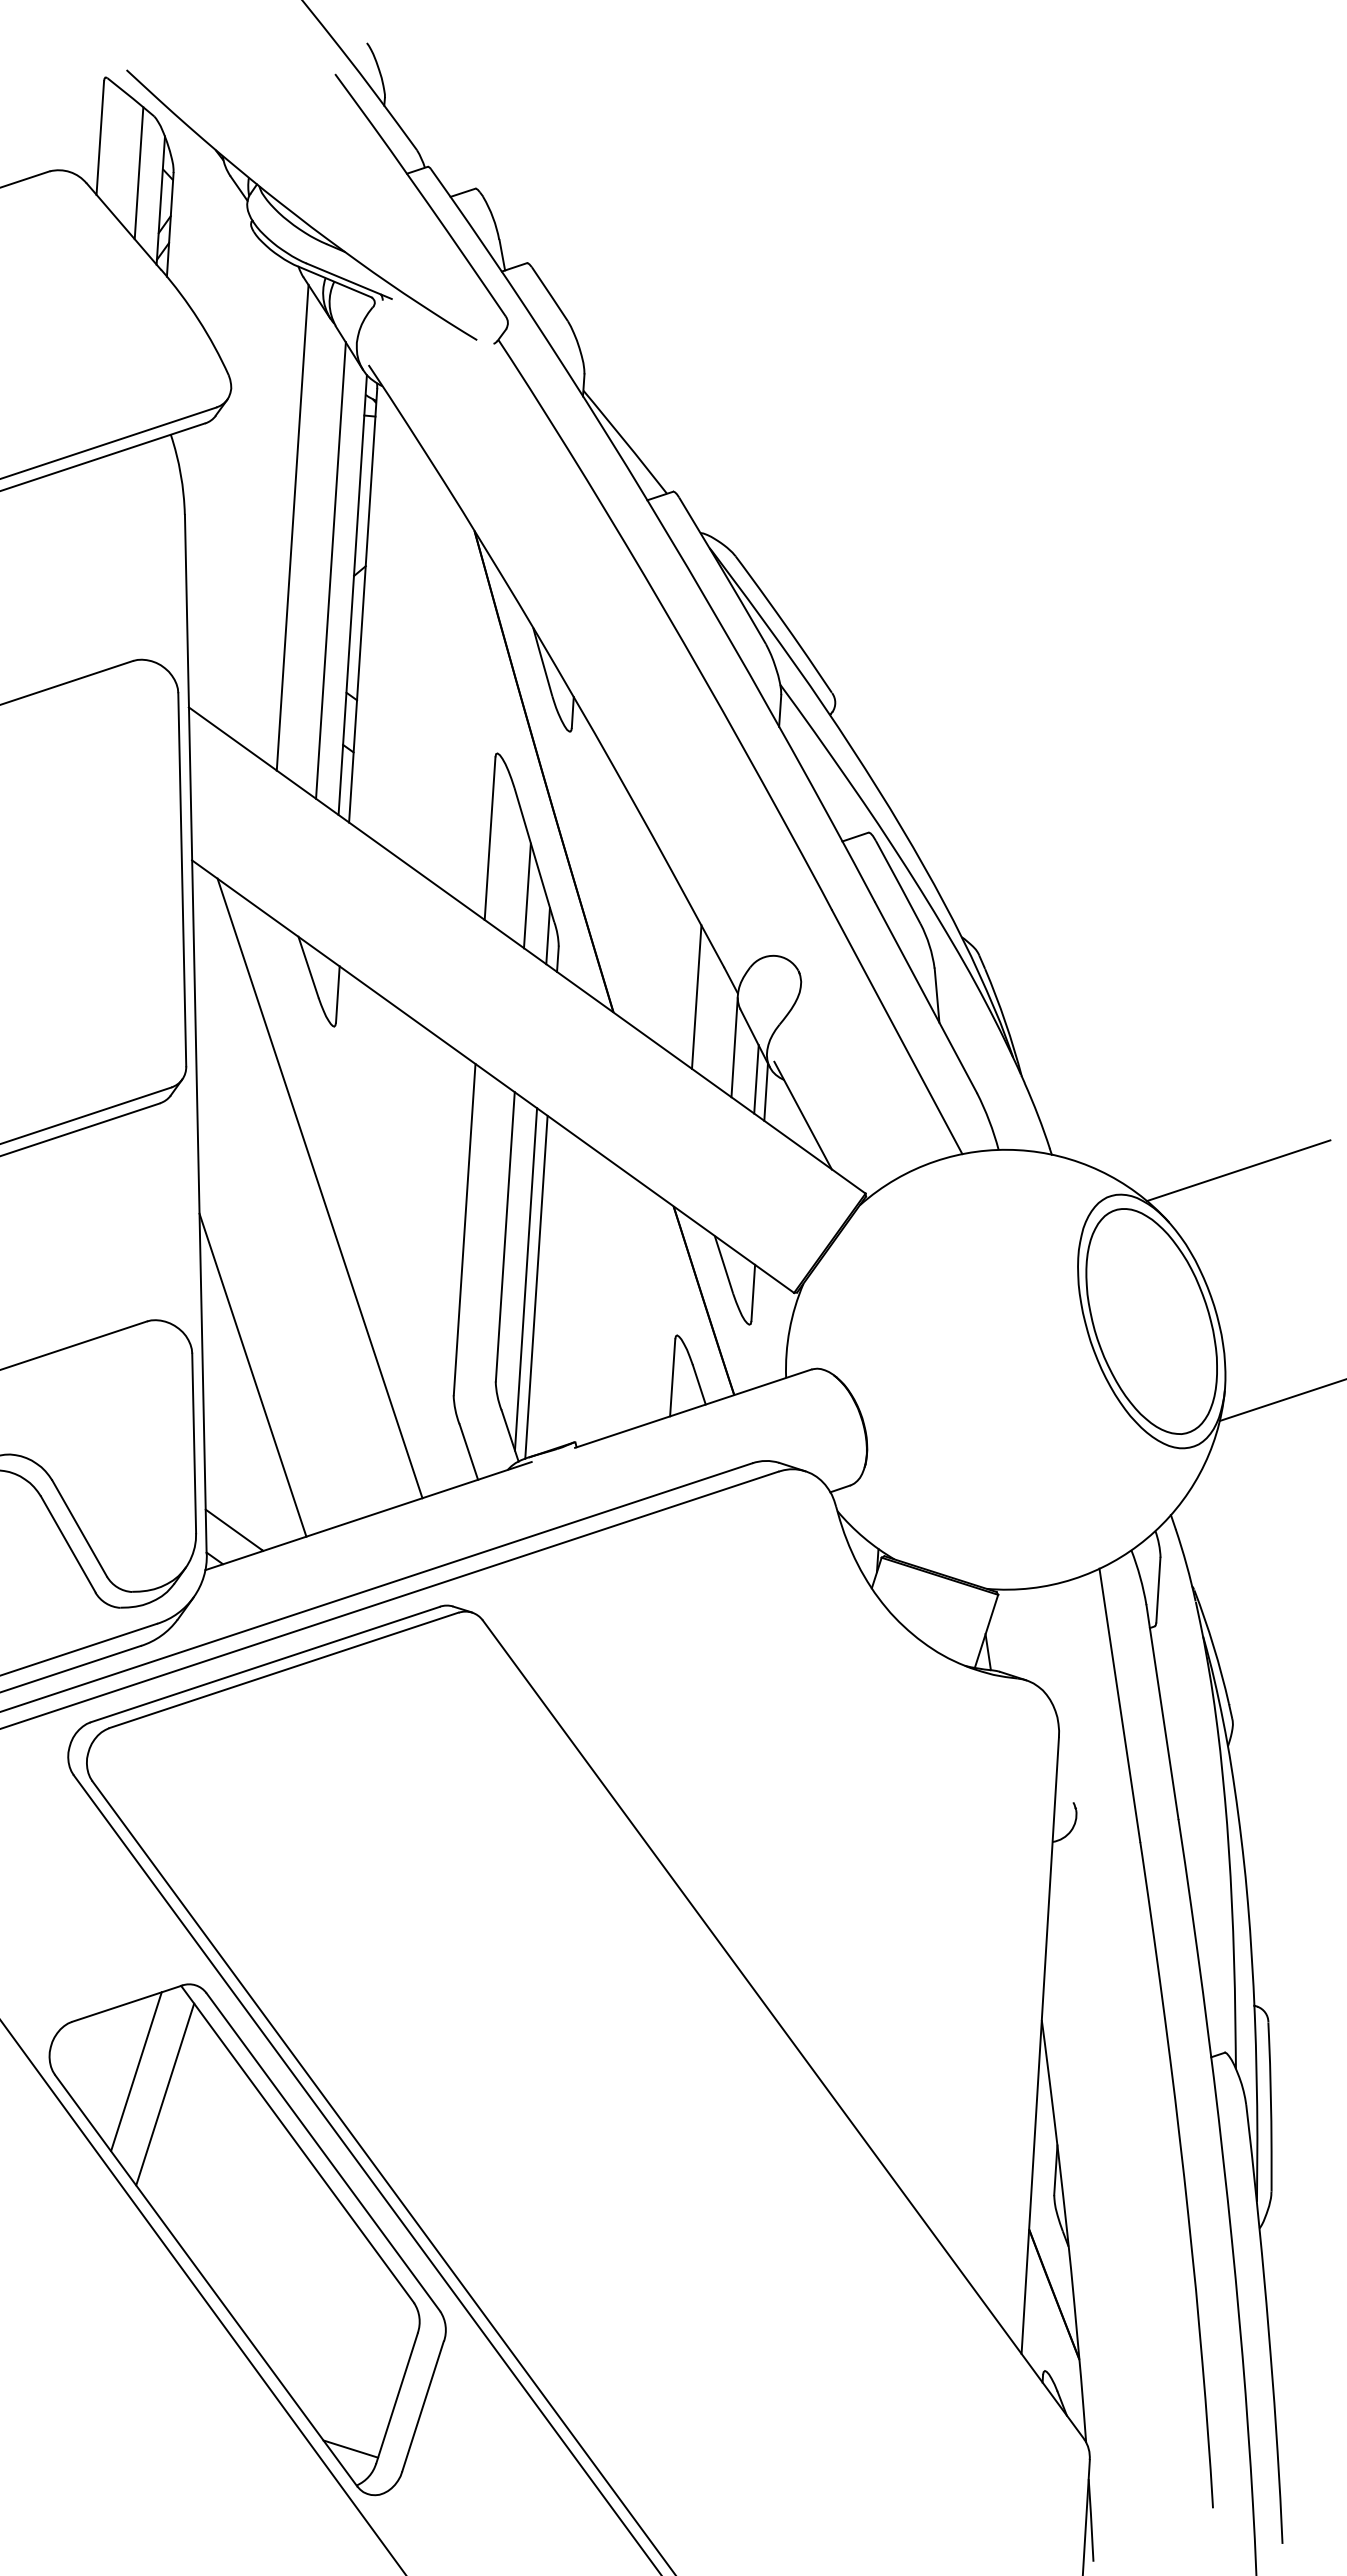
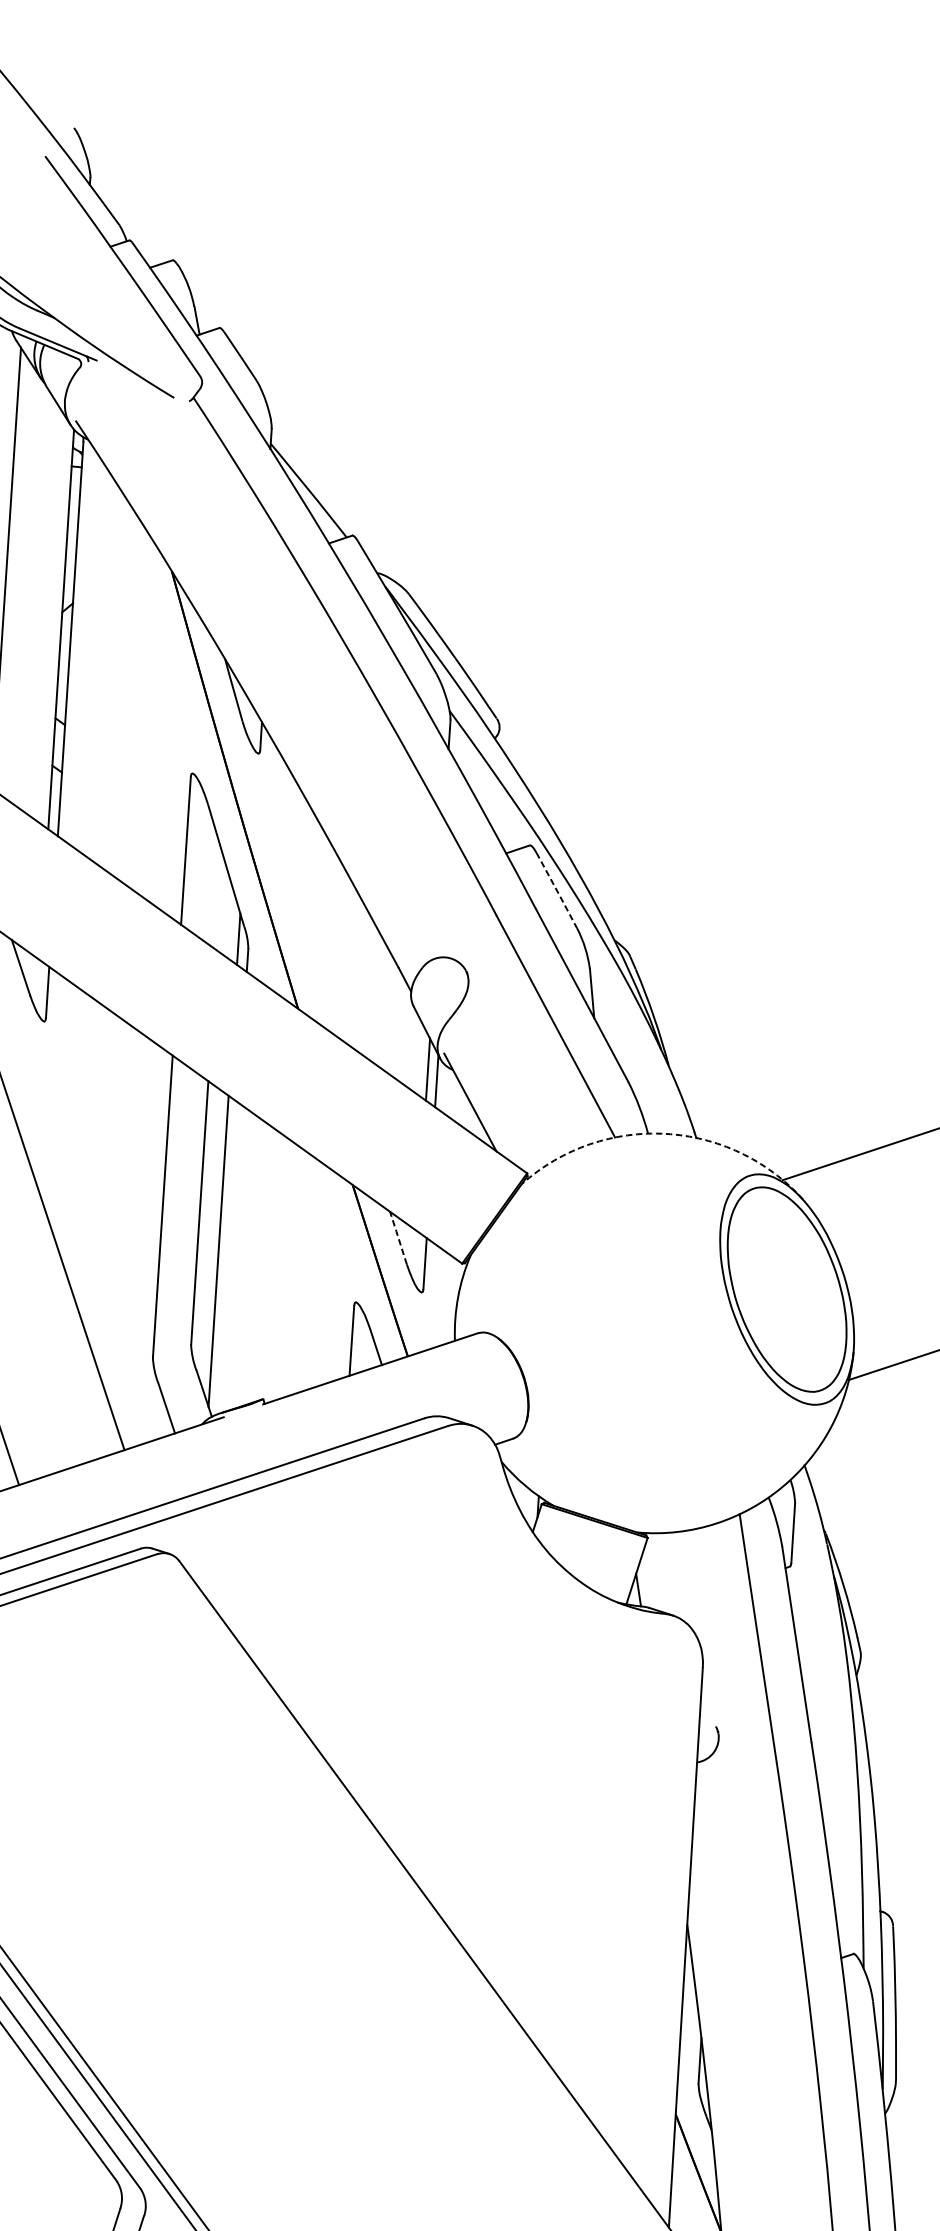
line: (330, 570) -> (40, 607), removed
line: (898, 882) -> (557, 890), solid -> dashed
line: (526, 895) -> (219, 902), removed
line: (696, 996) -> (373, 994), removed
line: (734, 1047) -> (408, 1040), removed
arc: (1018, 1150) -> (666, 1134), solid -> dashed
line: (723, 1263) -> (398, 1236), solid -> dashed
line: (536, 1286) -> (228, 1257), removed

